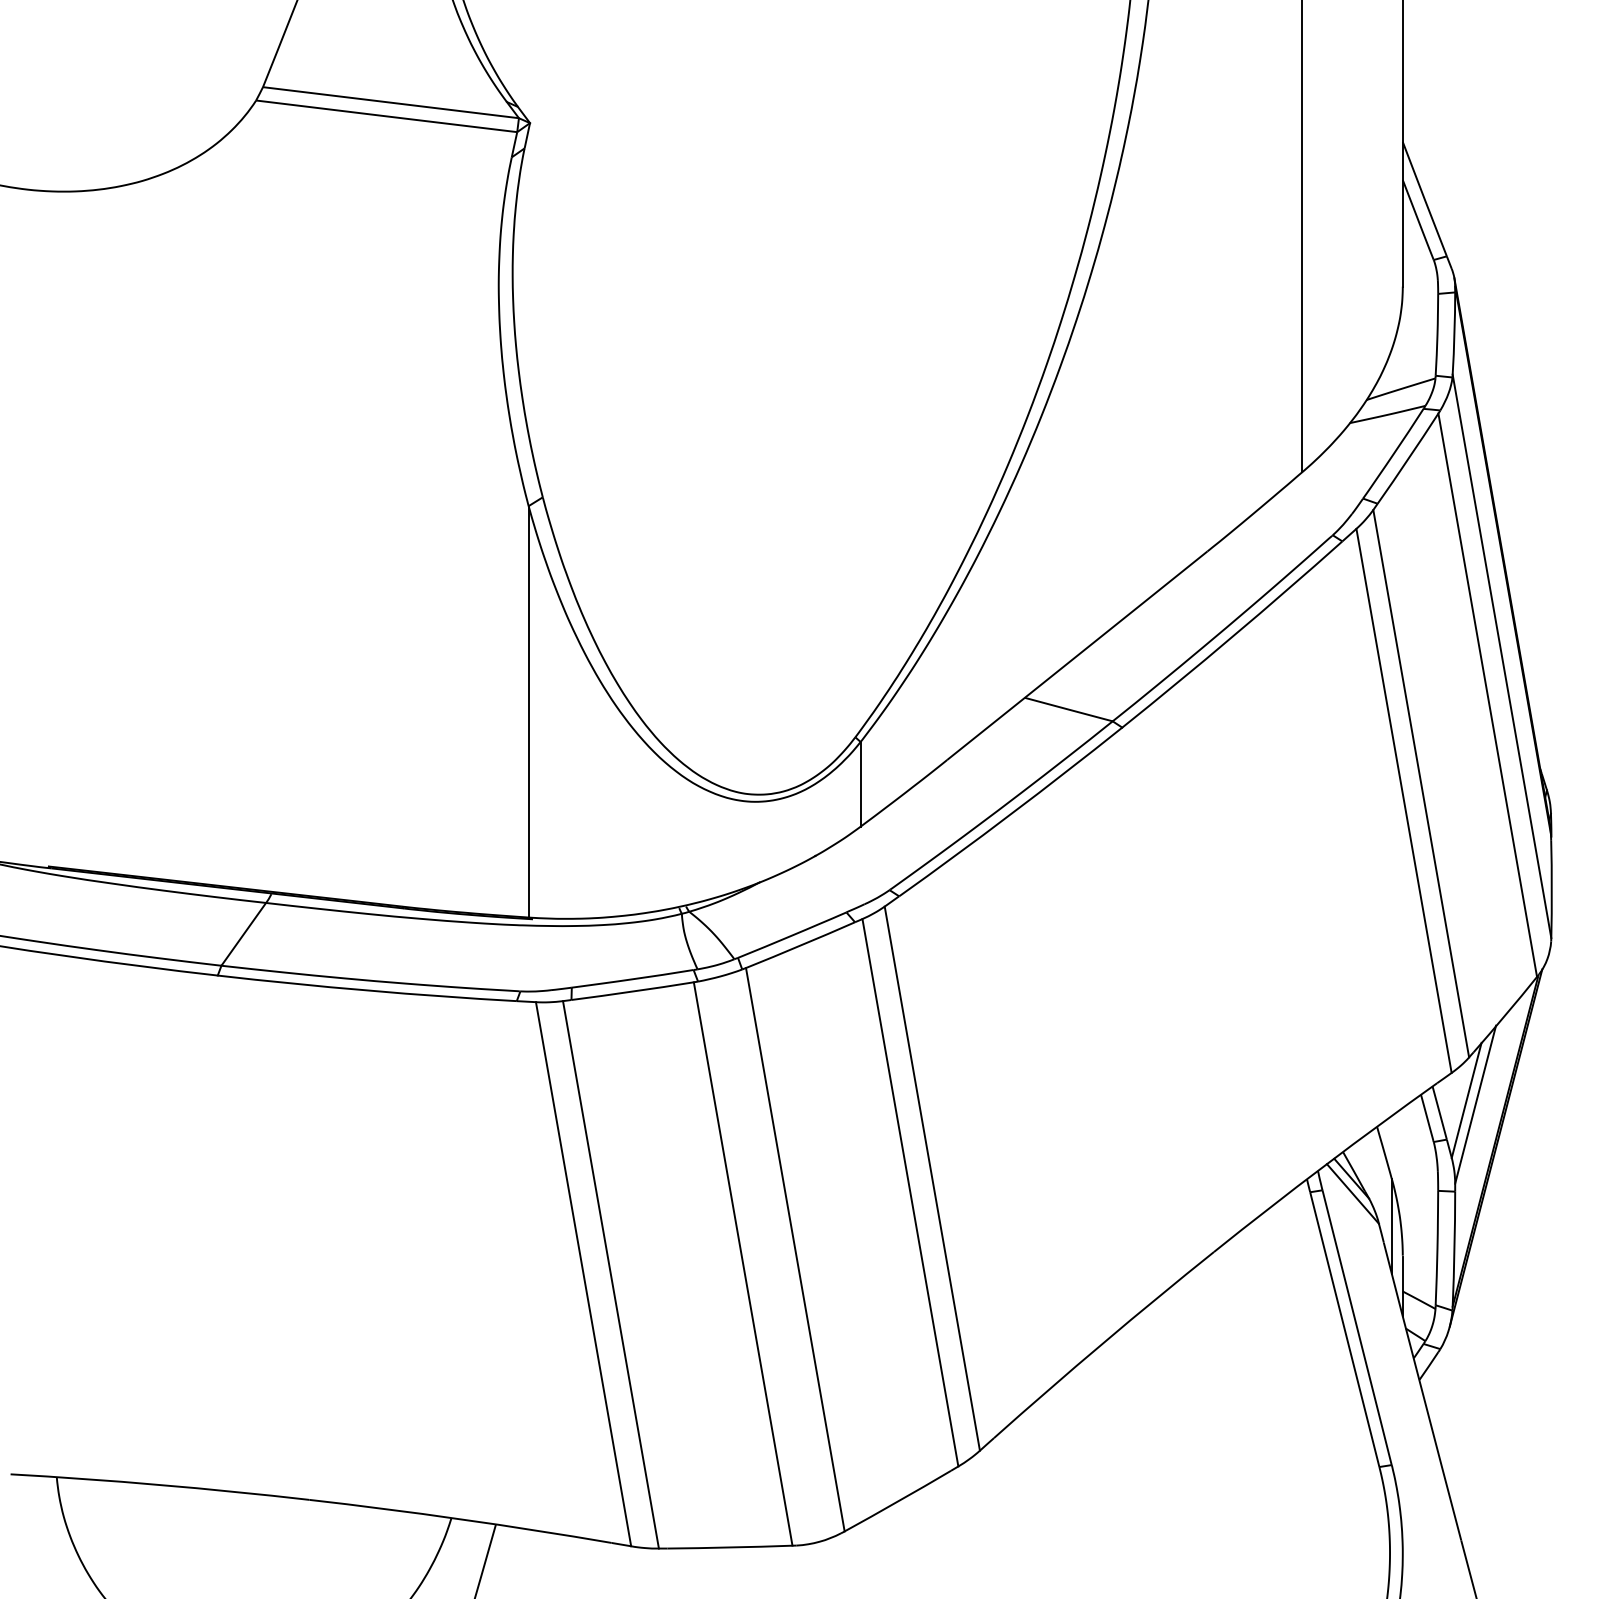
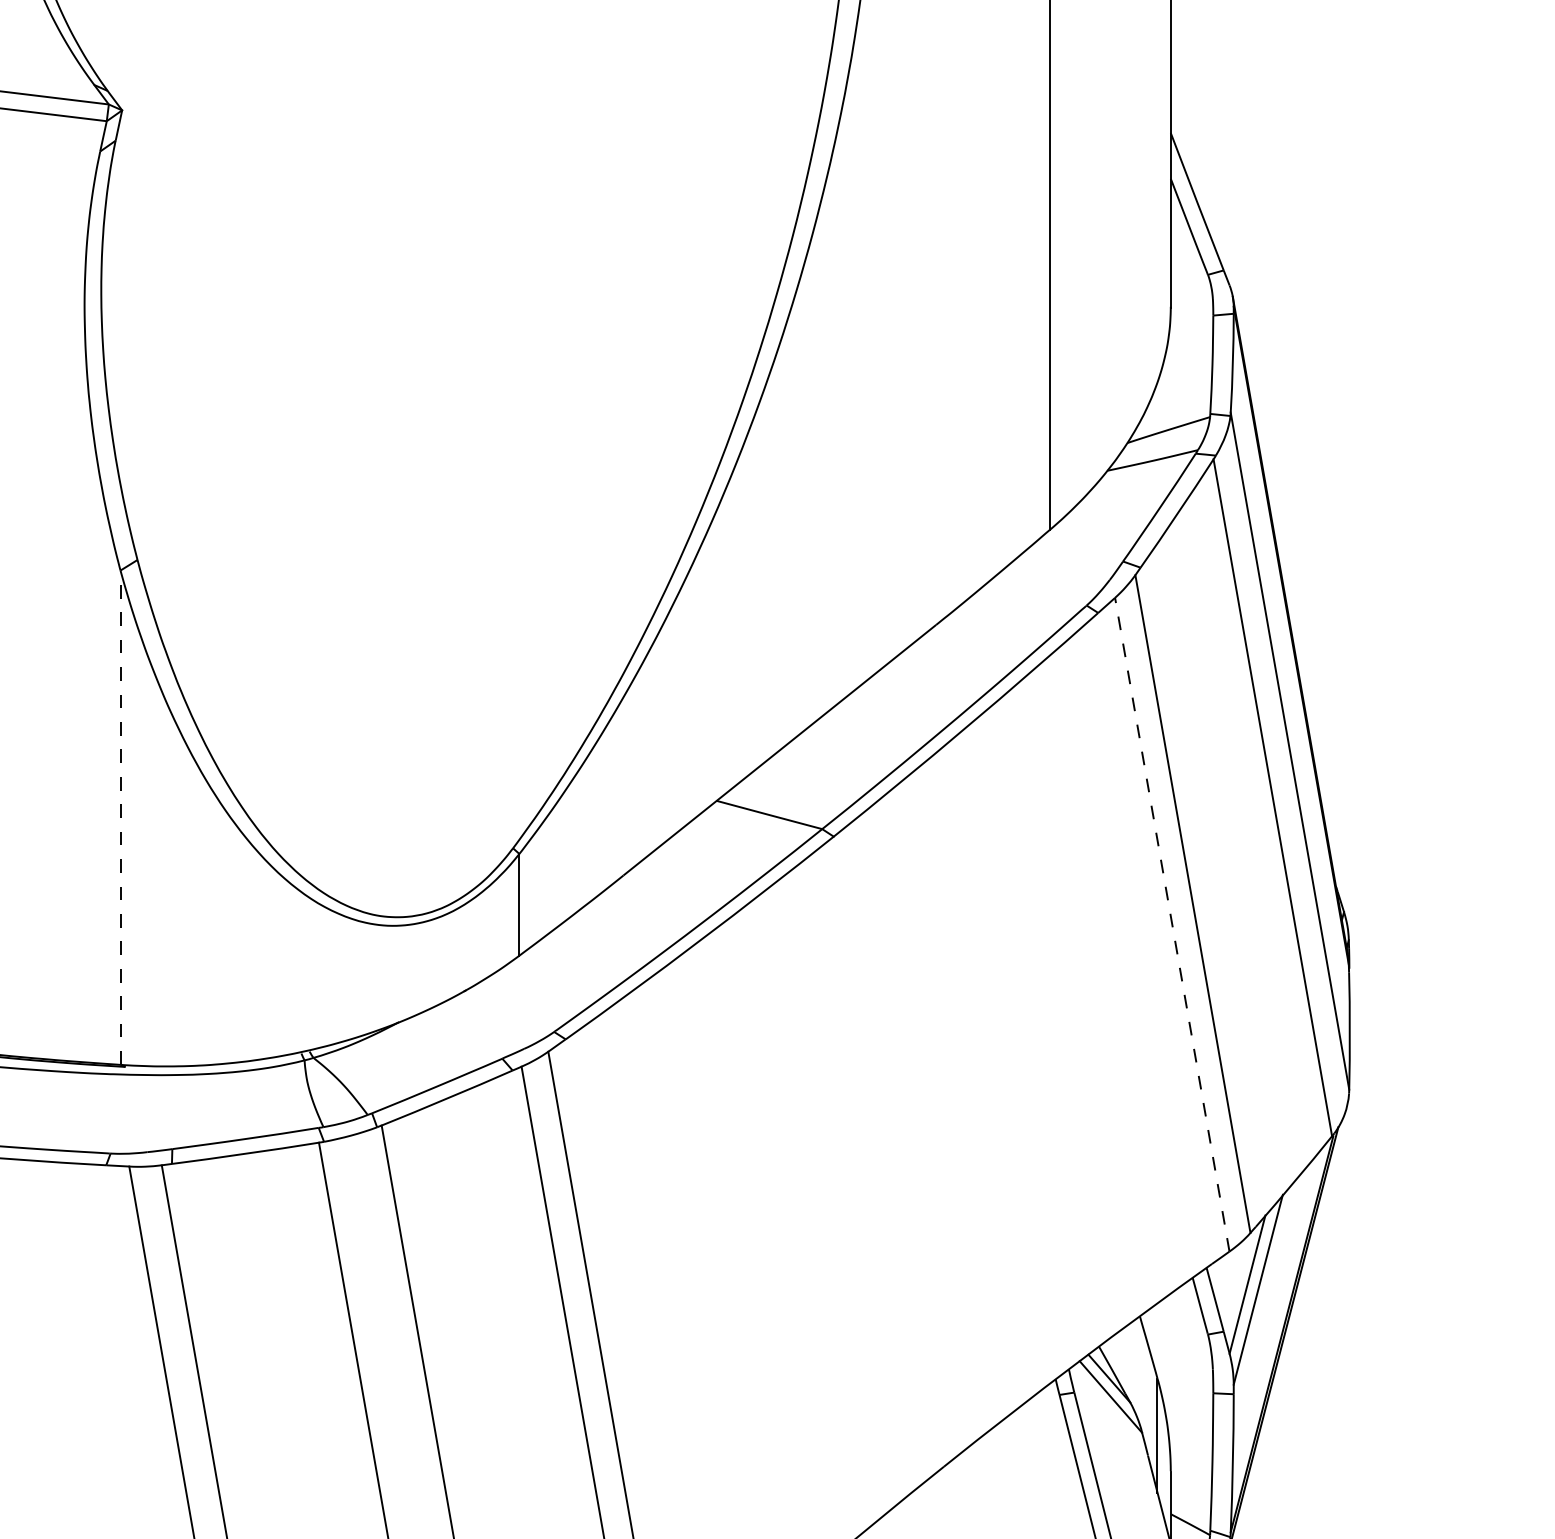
line: (528, 711) -> (120, 817), solid -> dashed
line: (1403, 800) -> (1171, 924), solid -> dashed

